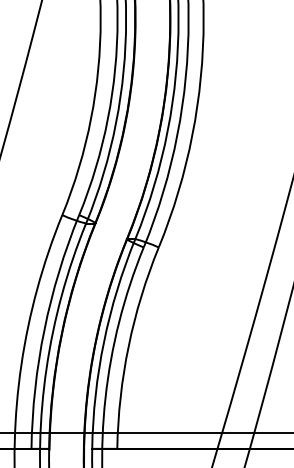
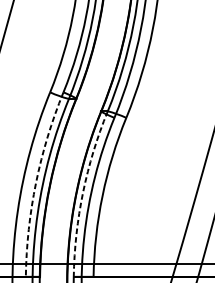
arc: (44, 329) -> (36, 182), solid -> dashed
arc: (104, 341) -> (83, 192), solid -> dashed

